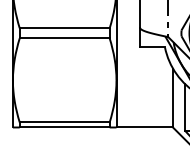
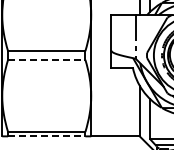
line: (64, 37) -> (46, 59), solid -> dashed
line: (64, 127) -> (46, 136), solid -> dashed

